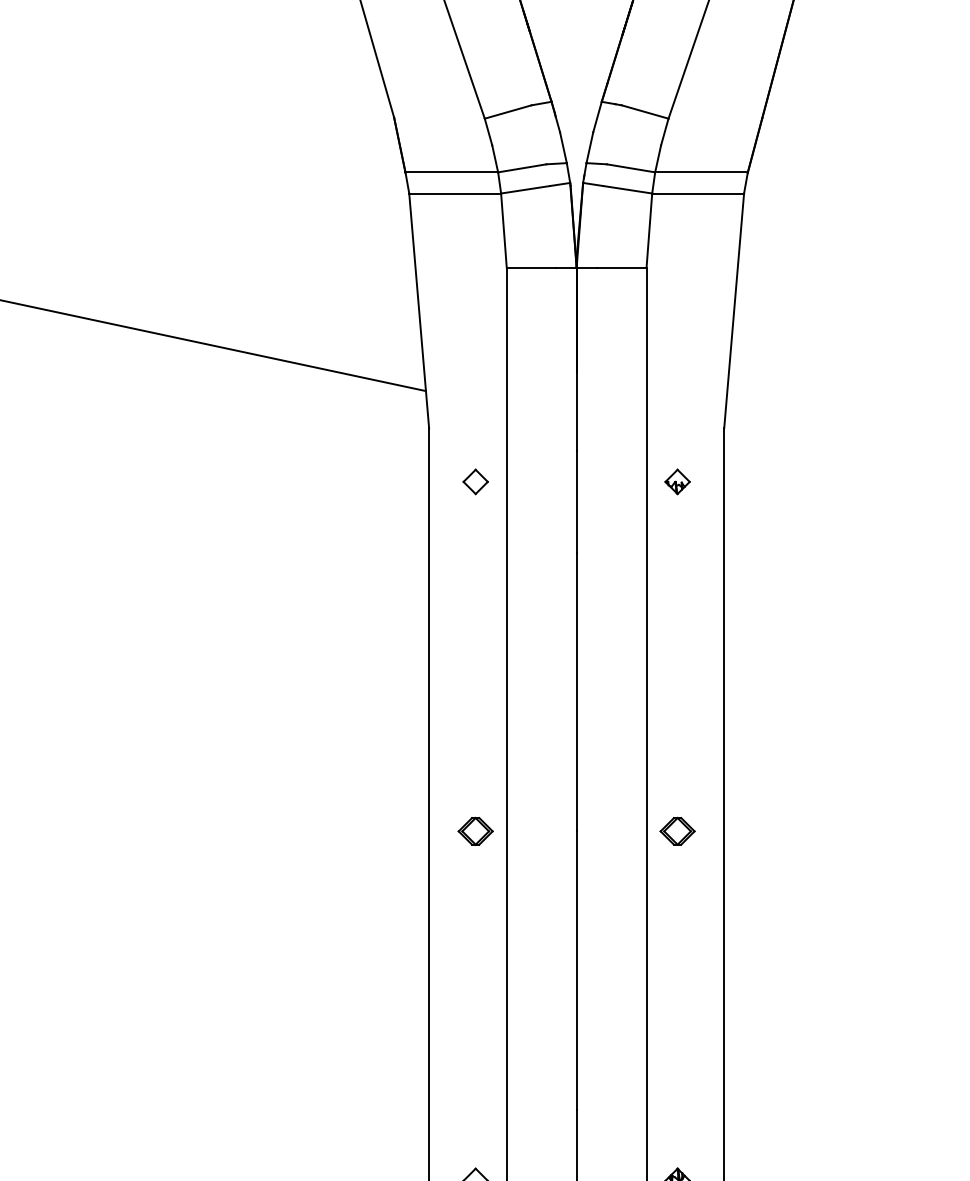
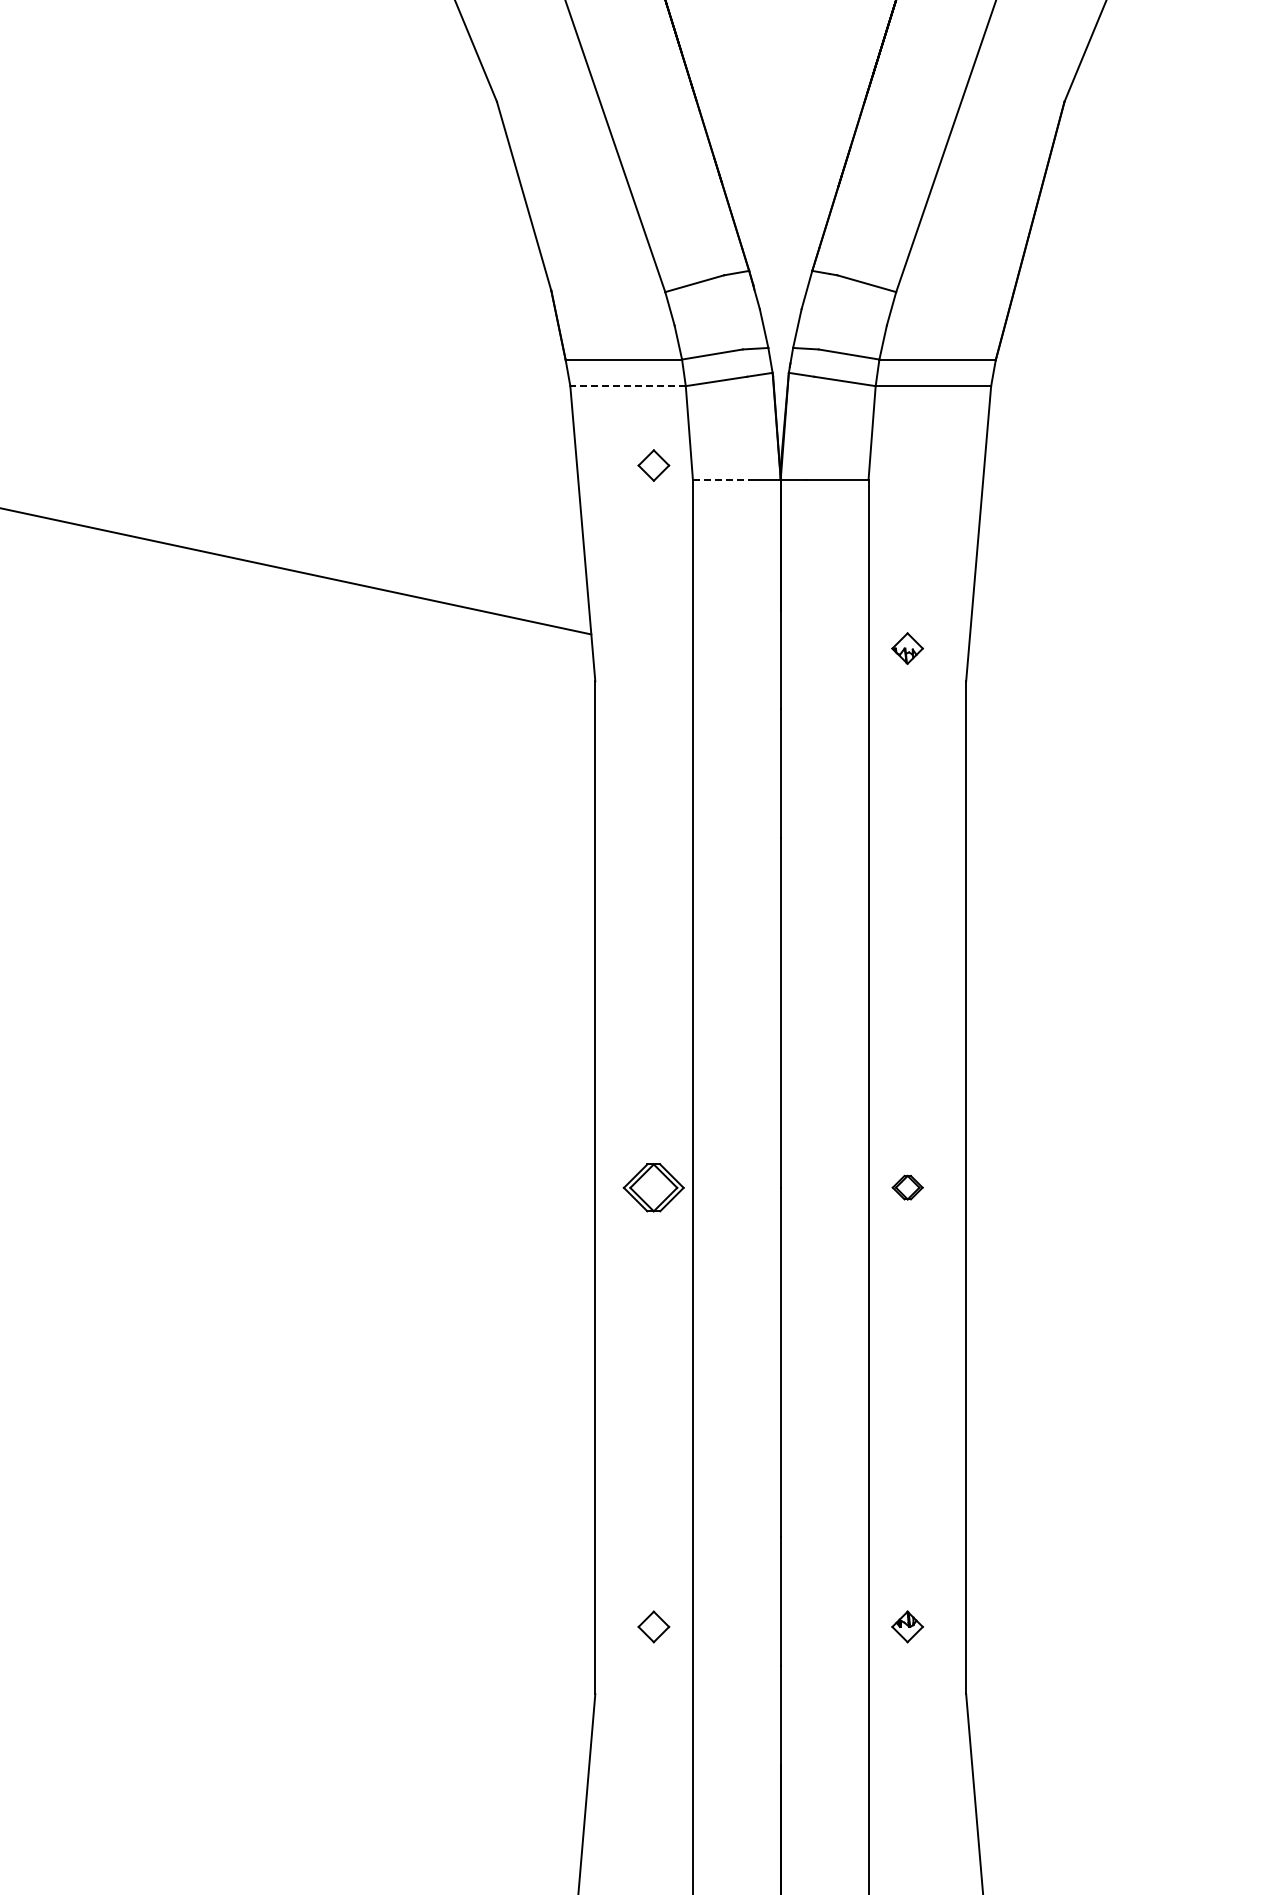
line: (455, 193) -> (628, 386), solid -> dashed
line: (531, 267) -> (724, 479), solid -> dashed
part: (475, 481) -> (653, 465), moved
part: (677, 481) -> (907, 648), moved
part: (475, 831) -> (653, 1187), size x1.4
part: (677, 831) -> (907, 1187), size x0.7

